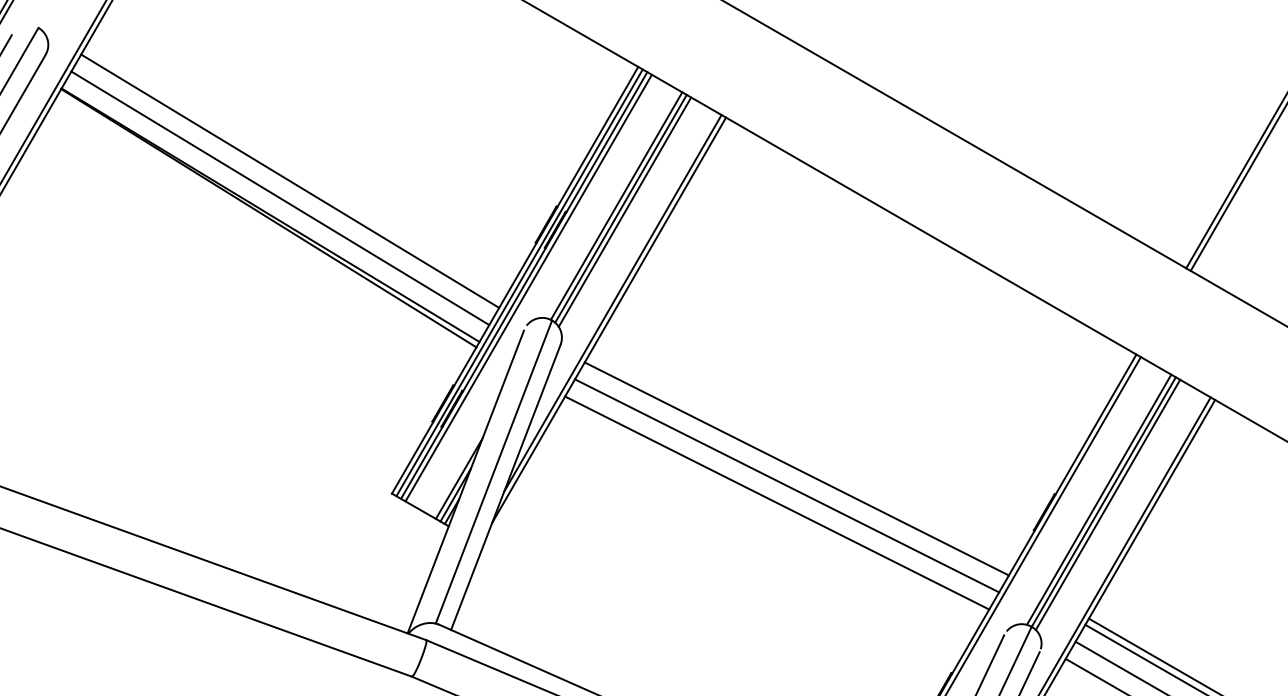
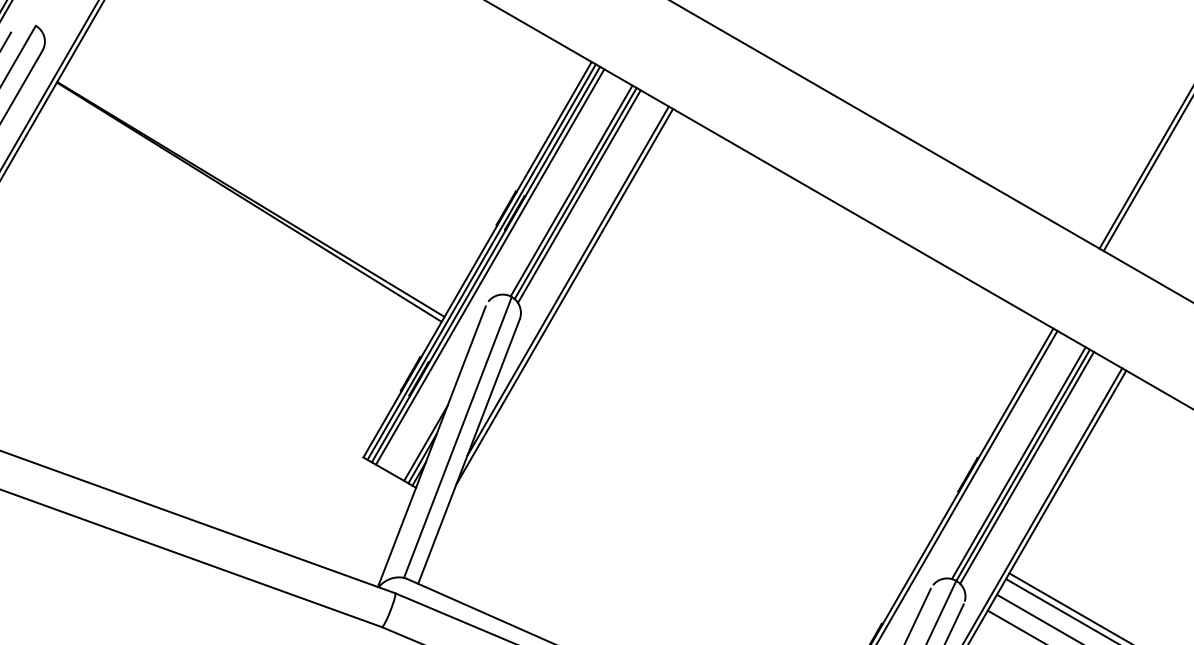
line: (289, 180) -> (268, 167), removed
line: (279, 198) -> (259, 183), removed
line: (796, 468) -> (738, 434), removed
line: (786, 486) -> (729, 450), removed
line: (777, 502) -> (720, 465), removed

